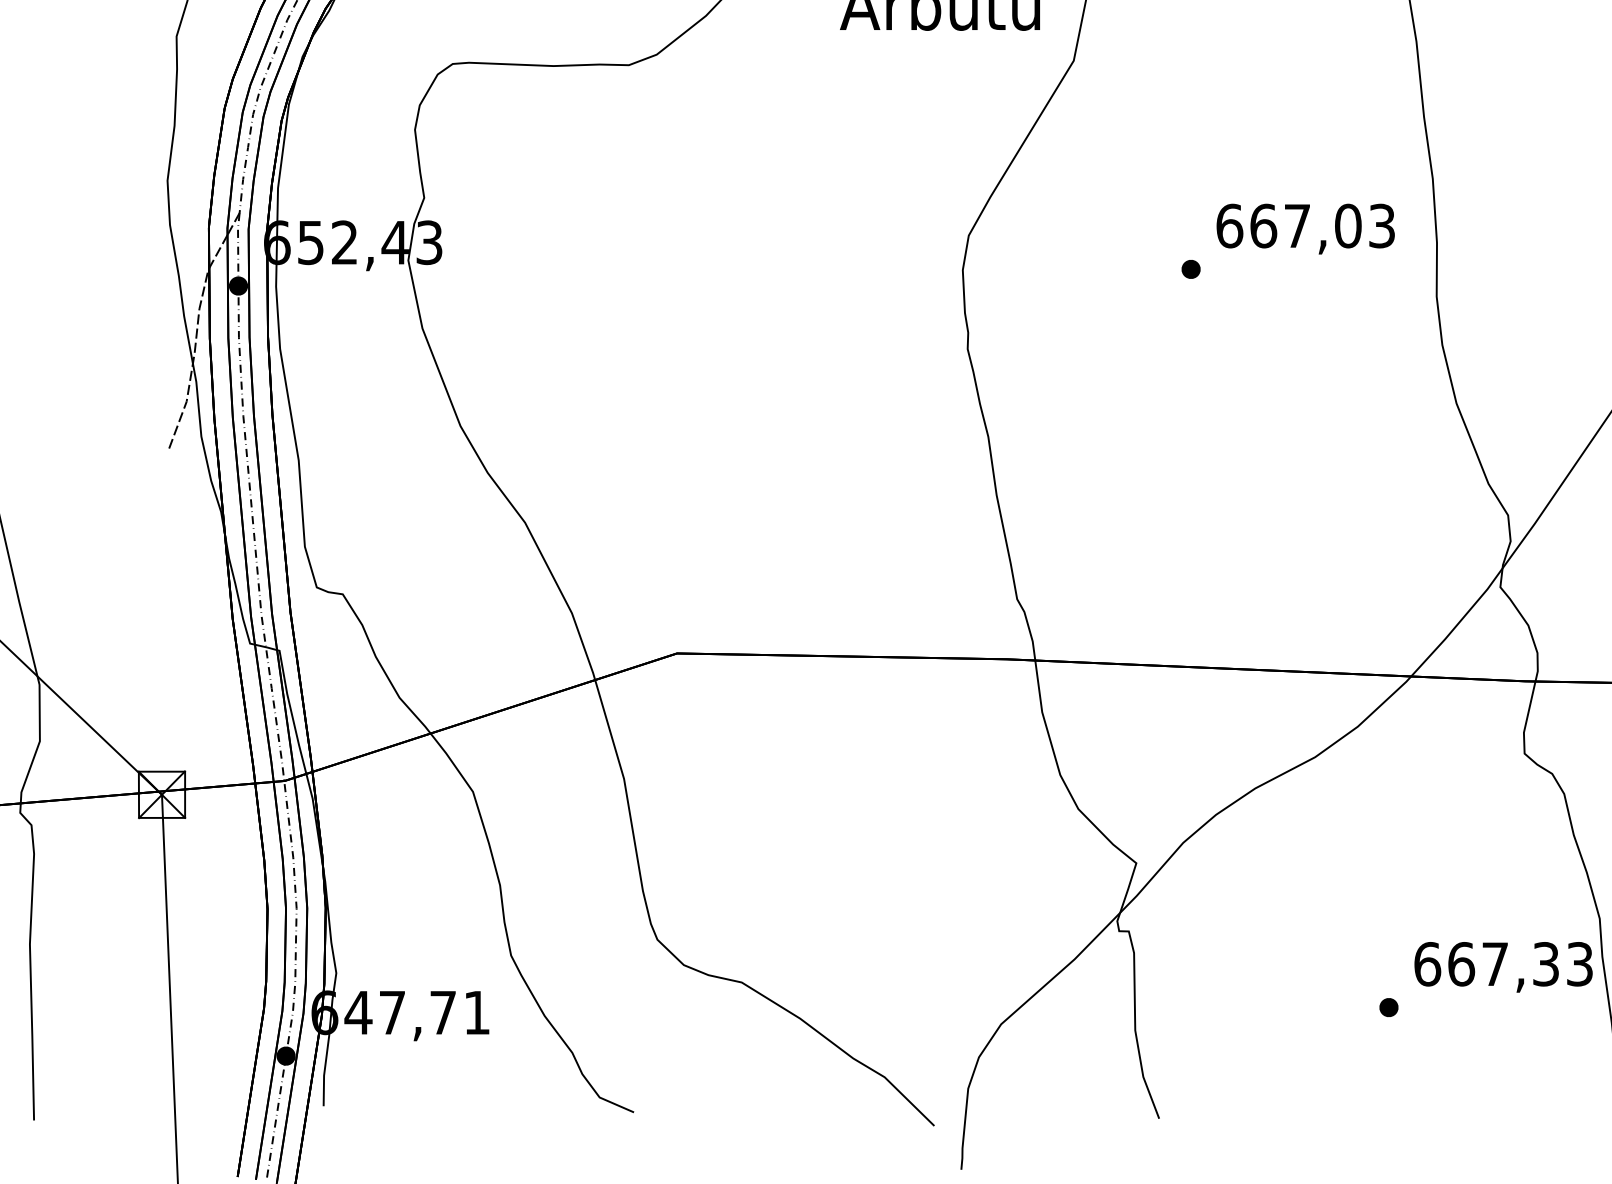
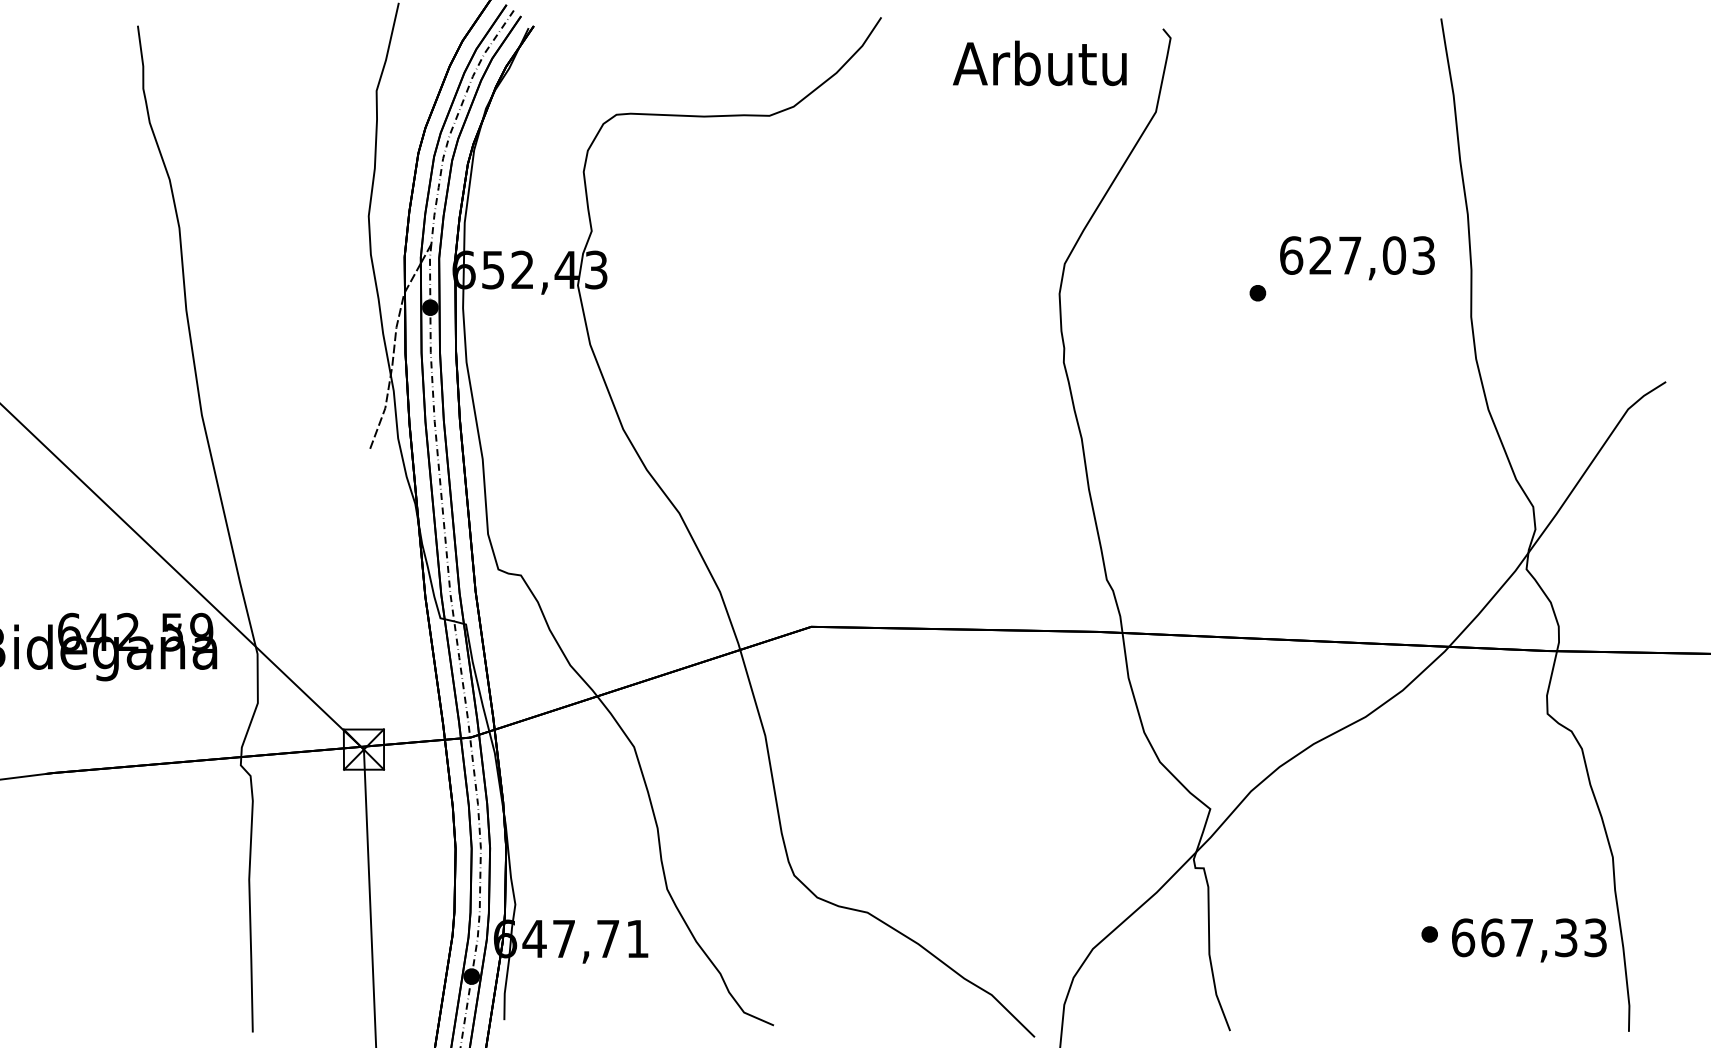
text: (1263, 225) -> (1320, 255), 667,03 -> 627,03
text: (1503, 967) -> (1529, 940), moved

